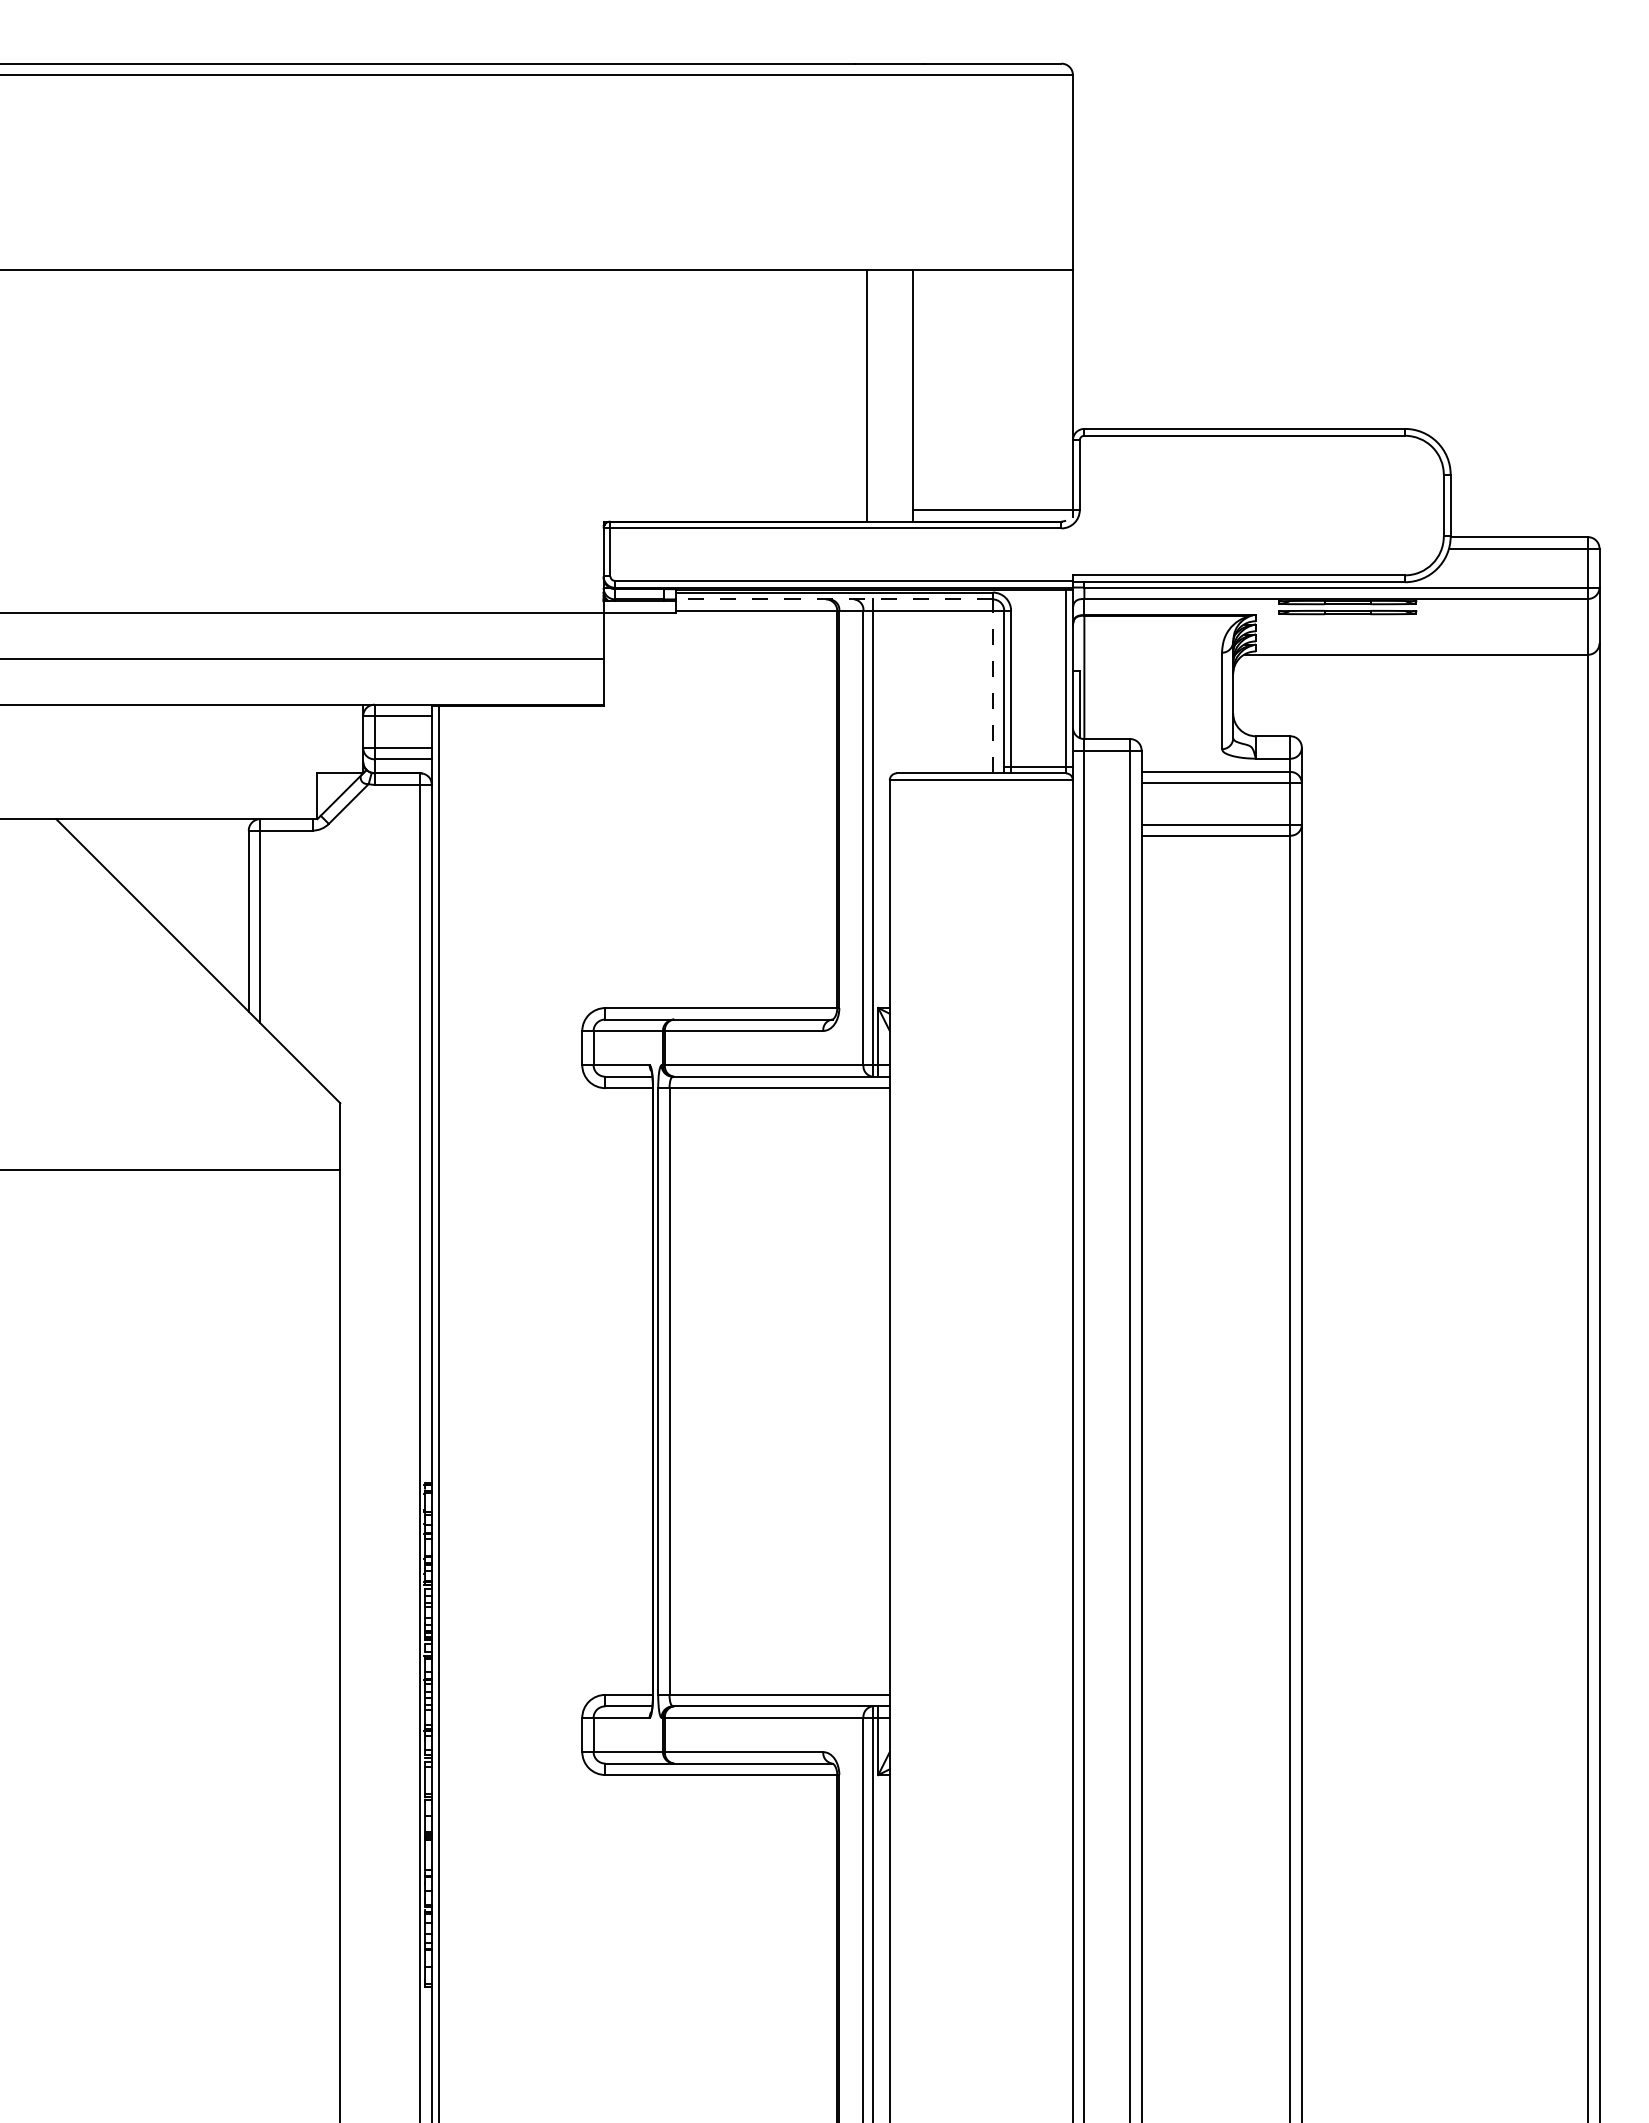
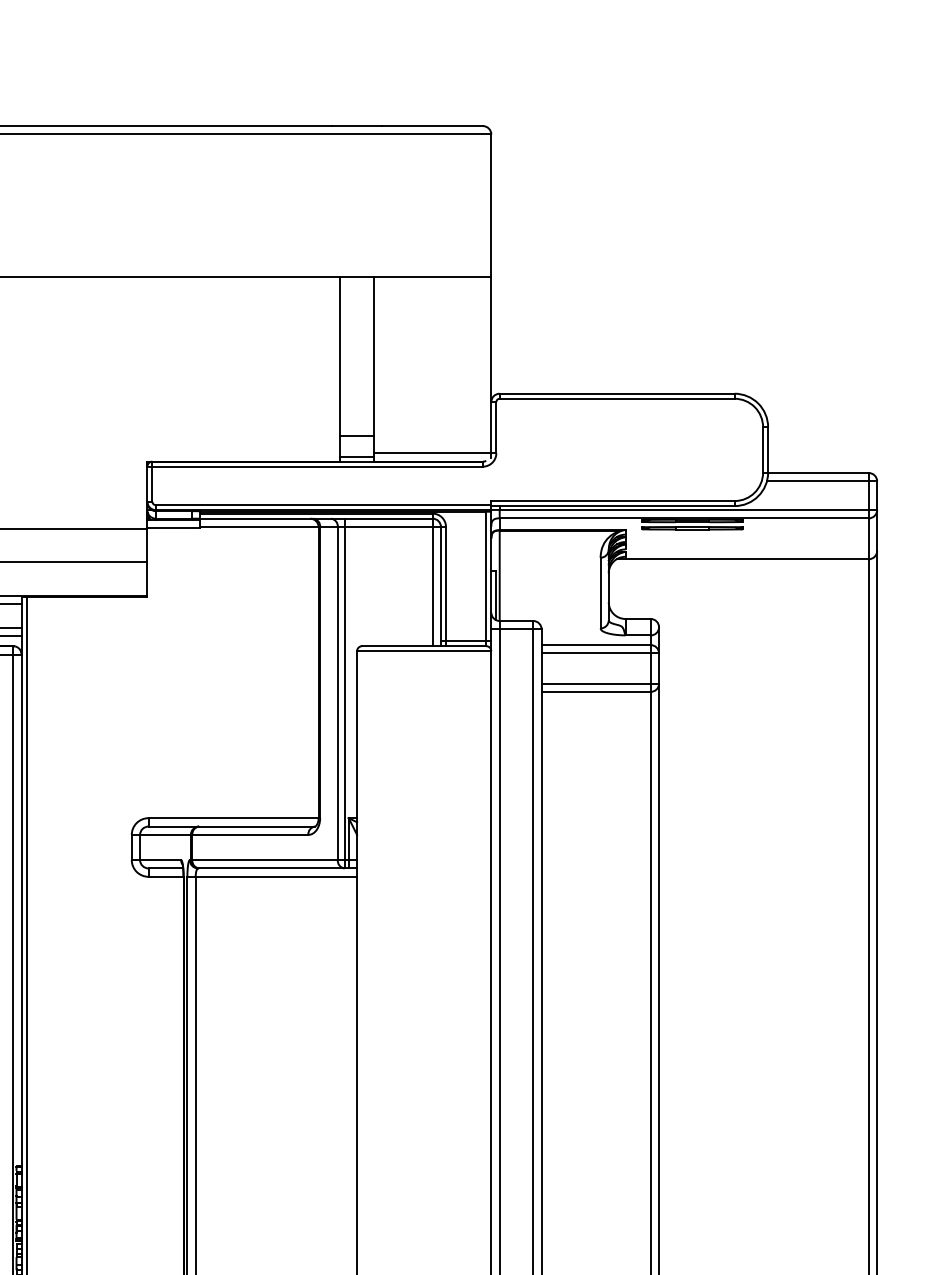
line: (889, 487) -> (356, 436), added
line: (889, 515) -> (356, 457), added
line: (834, 599) -> (316, 518), dashed -> solid
line: (992, 691) -> (432, 586), dashed -> solid

